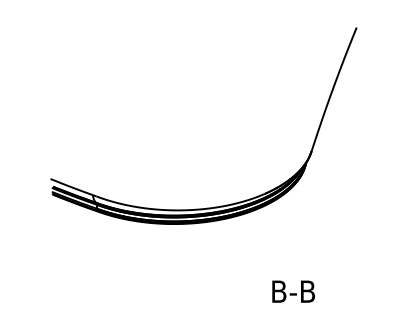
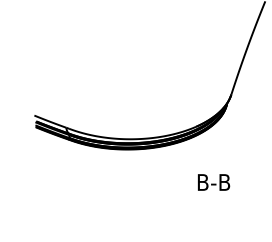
text: (293, 291) -> (213, 182), moved

